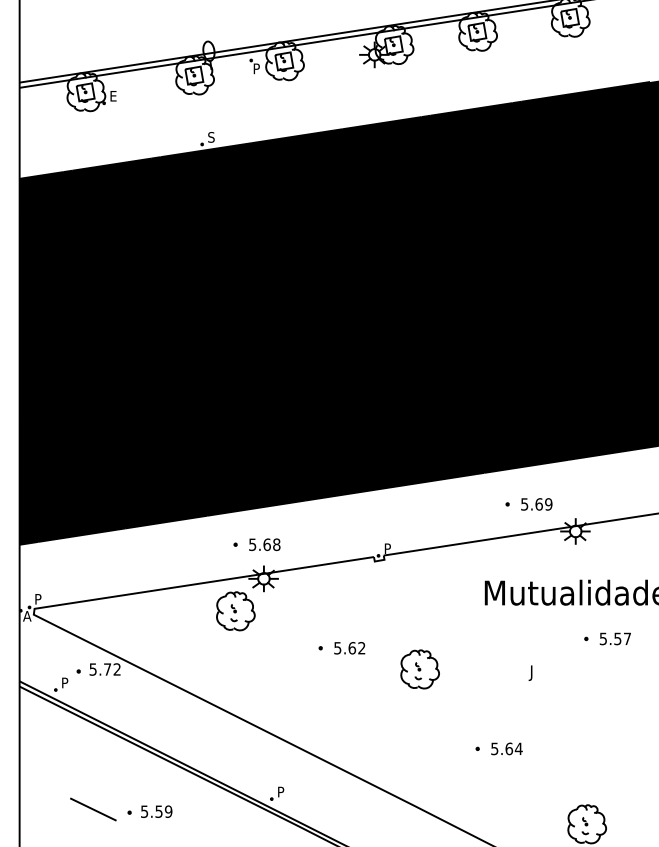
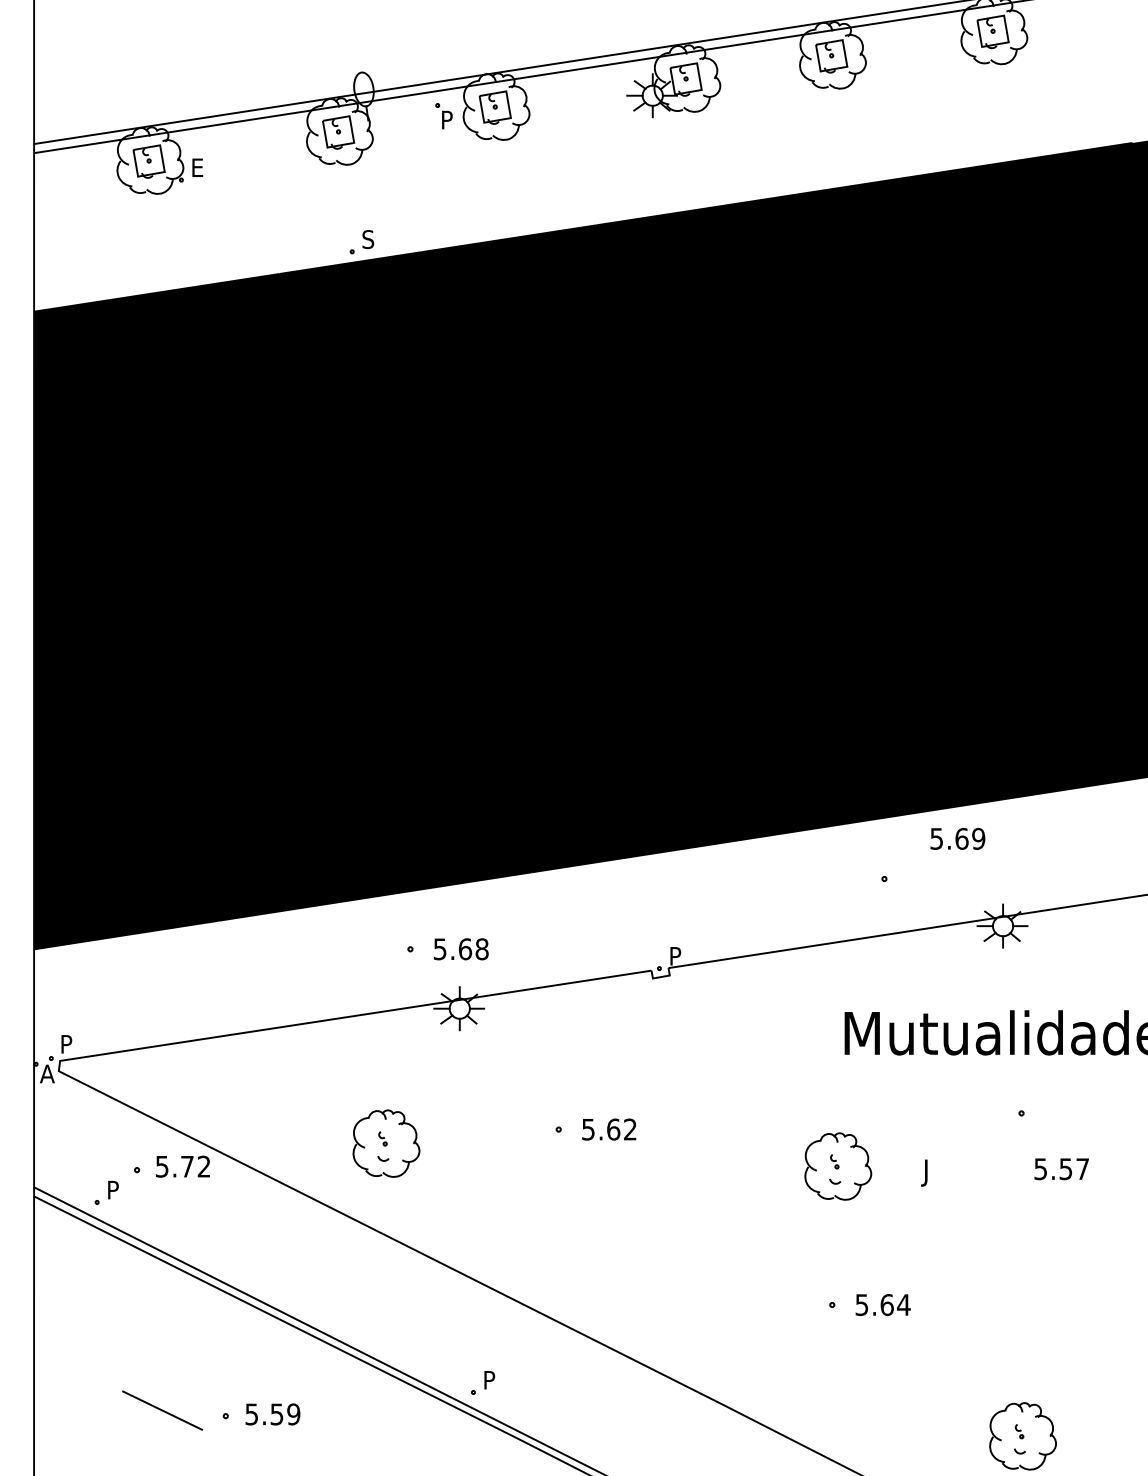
text: (536, 504) -> (957, 839), moved
part: (235, 611) -> (385, 1143), moved
text: (614, 638) -> (1060, 1168), moved
part: (419, 669) -> (837, 1166), moved

